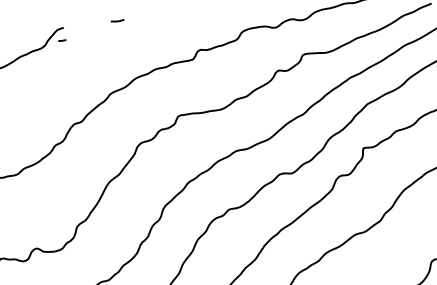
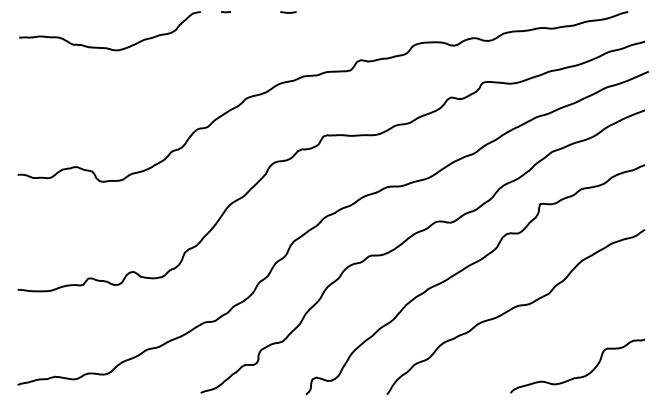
line: (117, 21) -> (288, 12), moved
curve: (61, 41) -> (225, 12), moved

